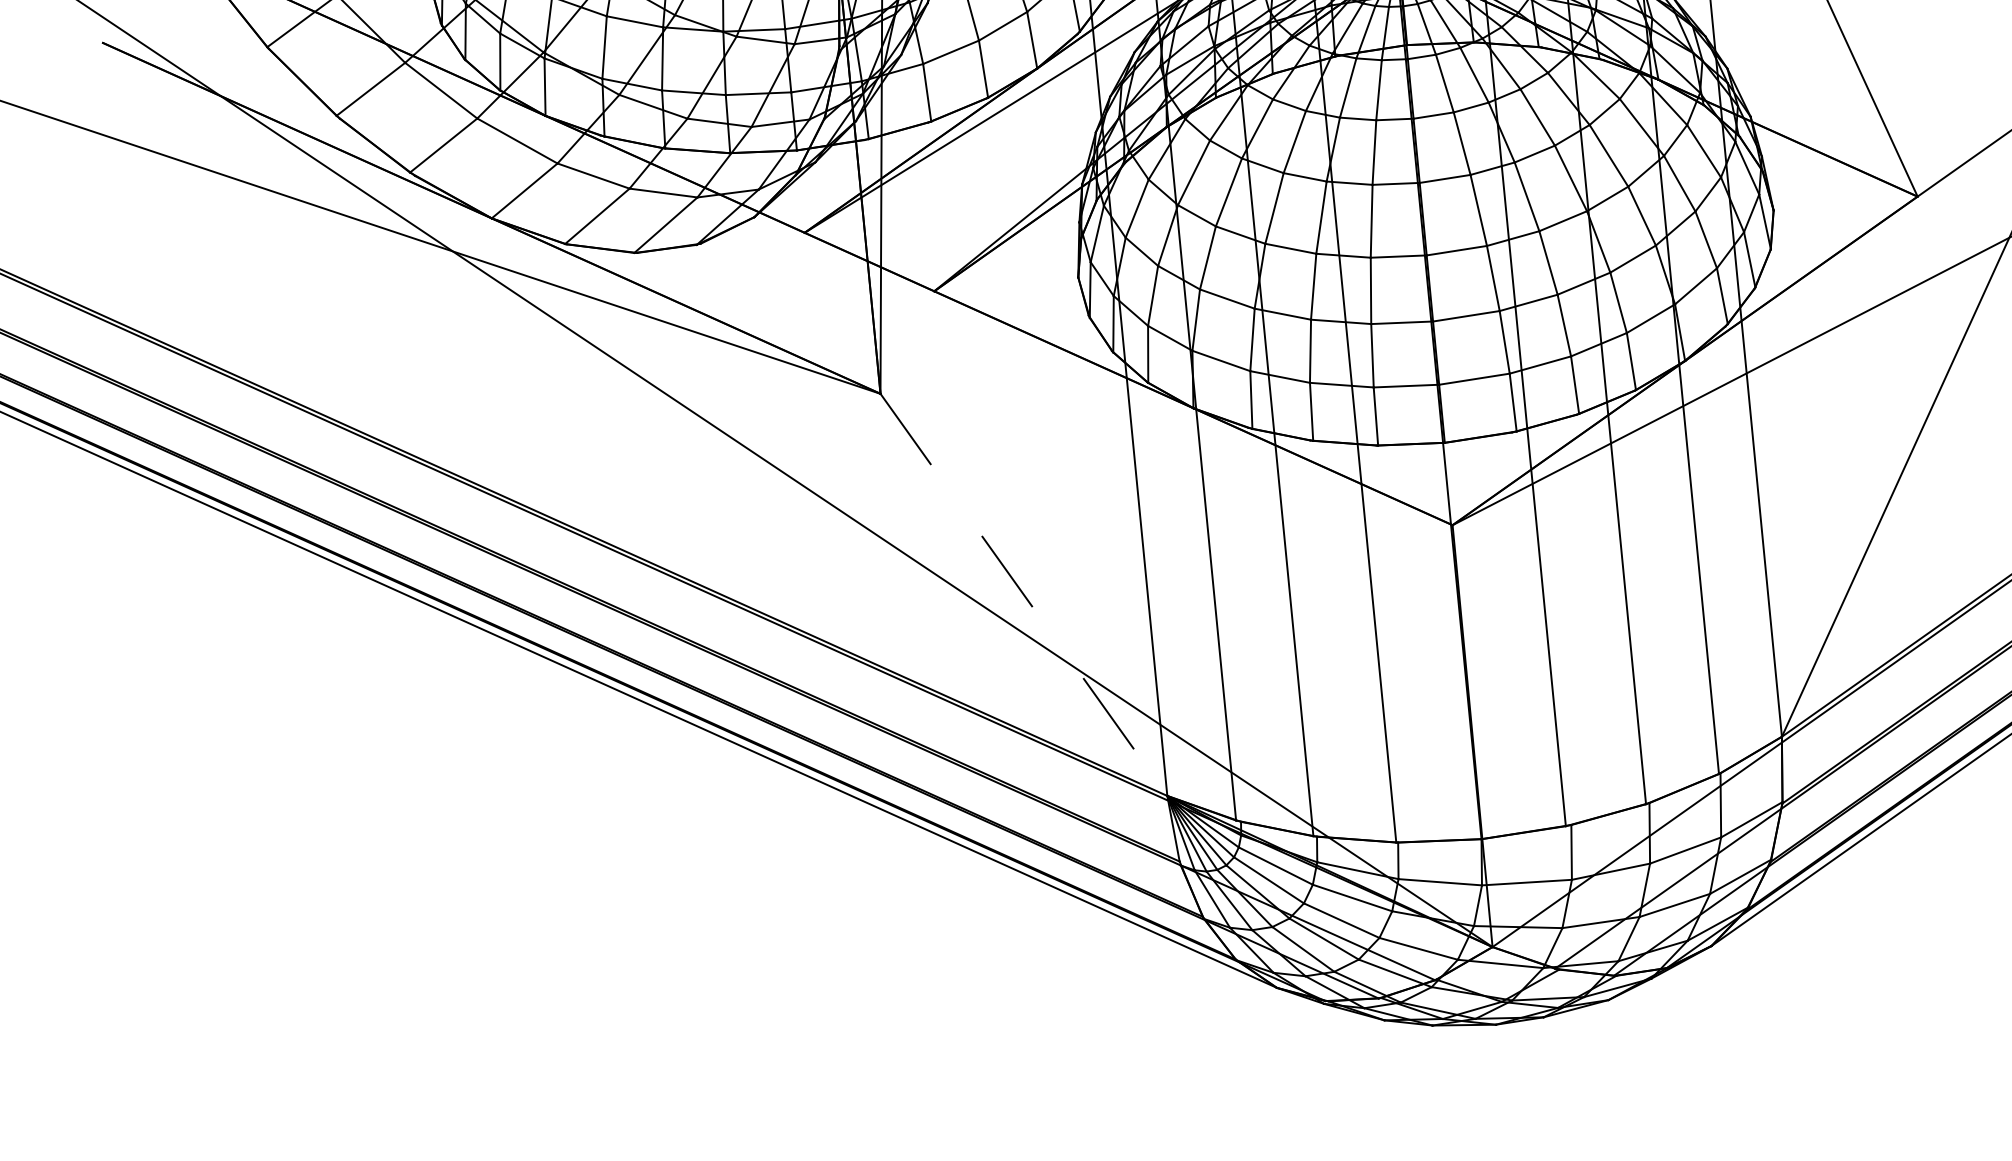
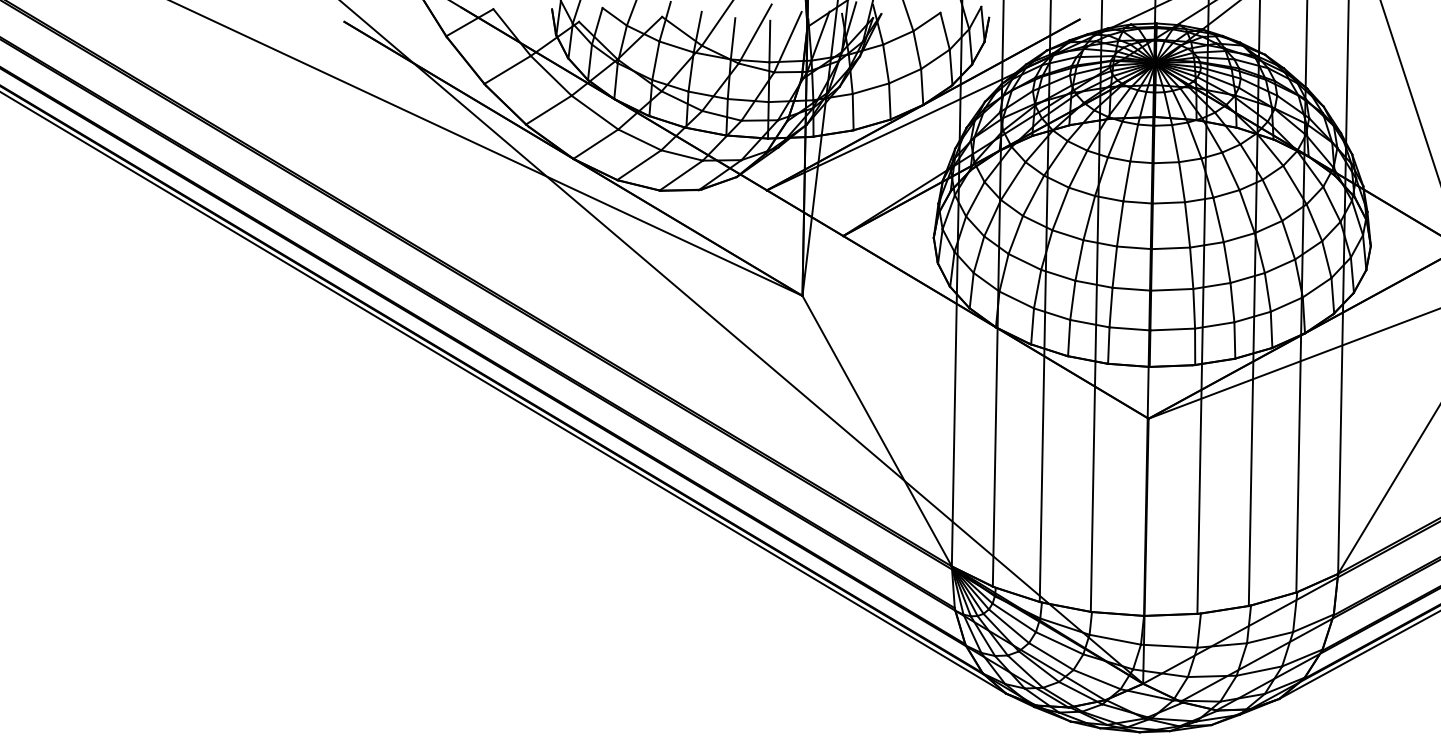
line: (1024, 595) -> (877, 431), dashed -> solid

